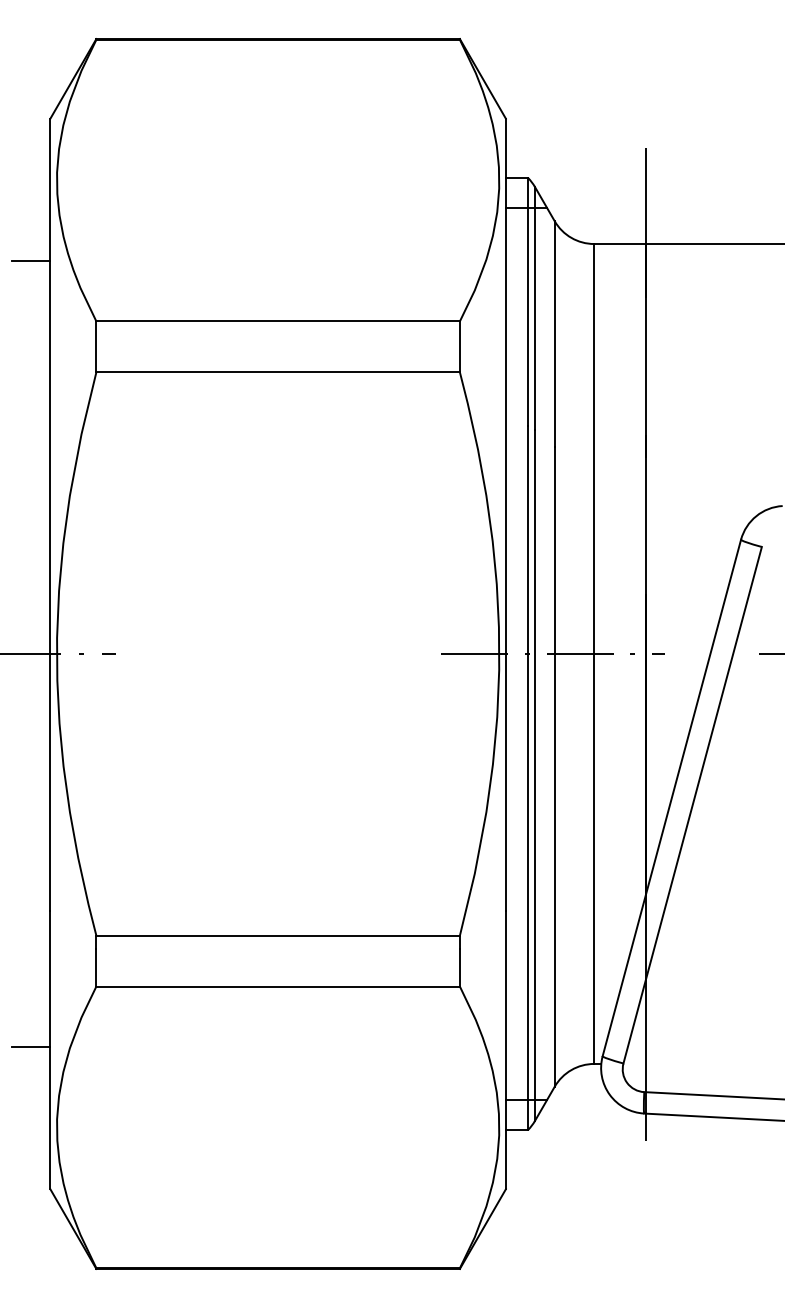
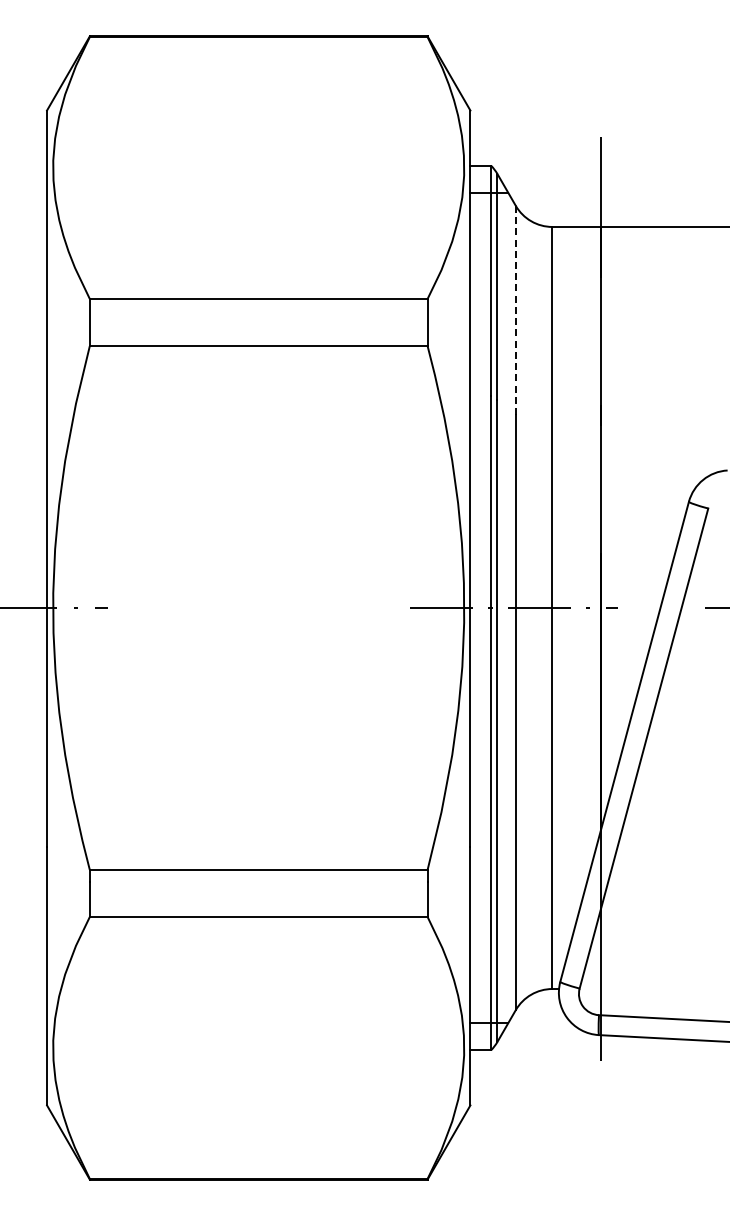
line: (31, 260) -> (29, 242), removed
line: (554, 333) -> (515, 310), solid -> dashed
line: (31, 1047) -> (29, 973), removed

